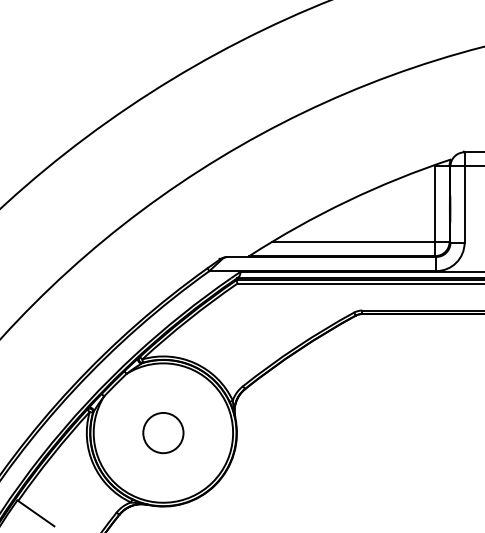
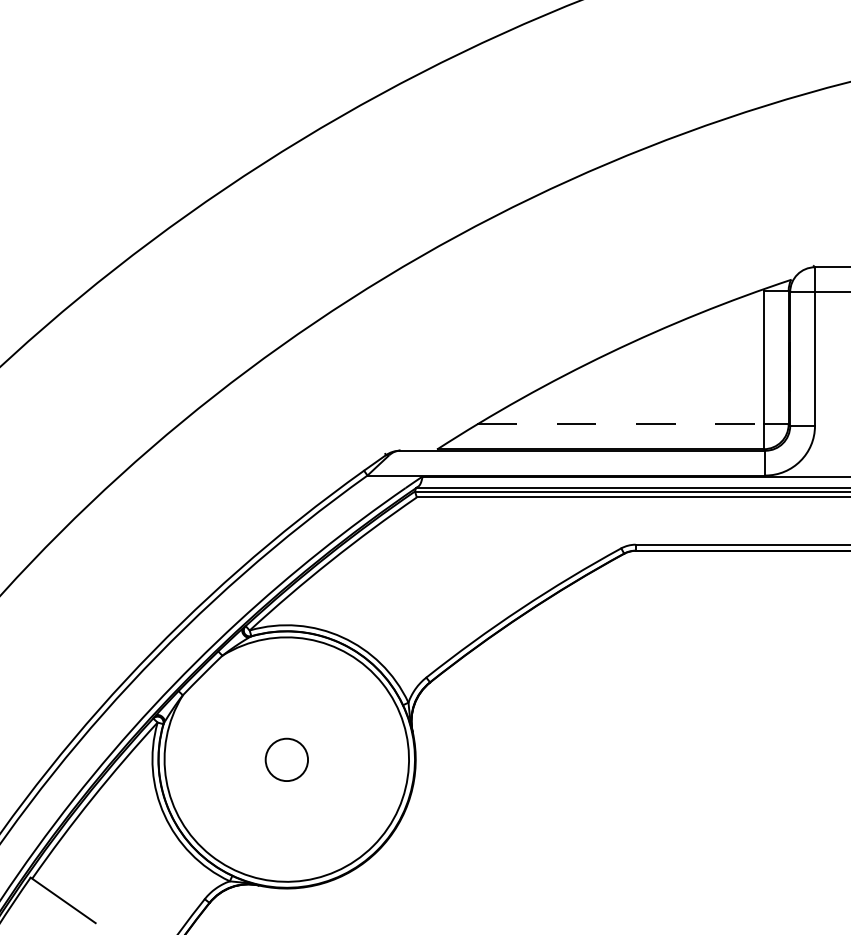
line: (353, 241) -> (620, 423), solid -> dashed
circle: (163, 433) -> (286, 760), size x0.6

